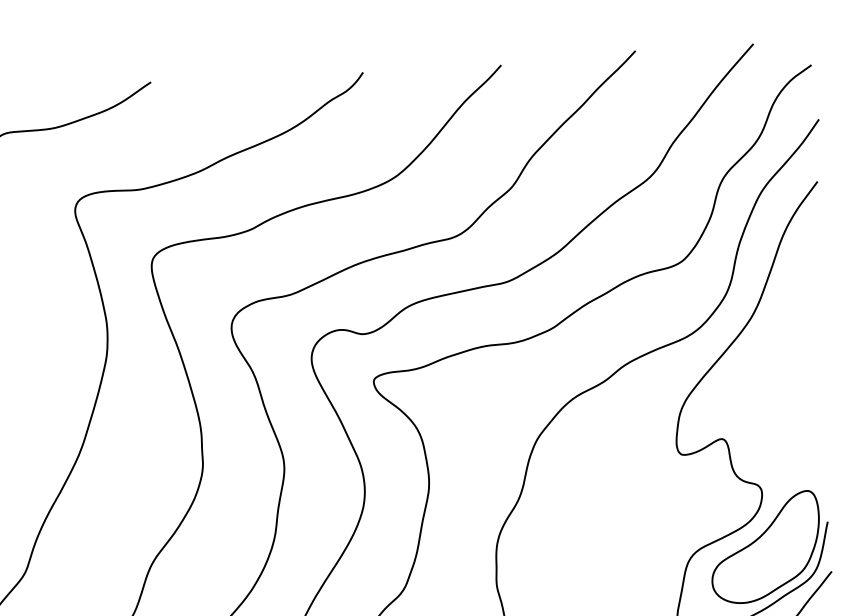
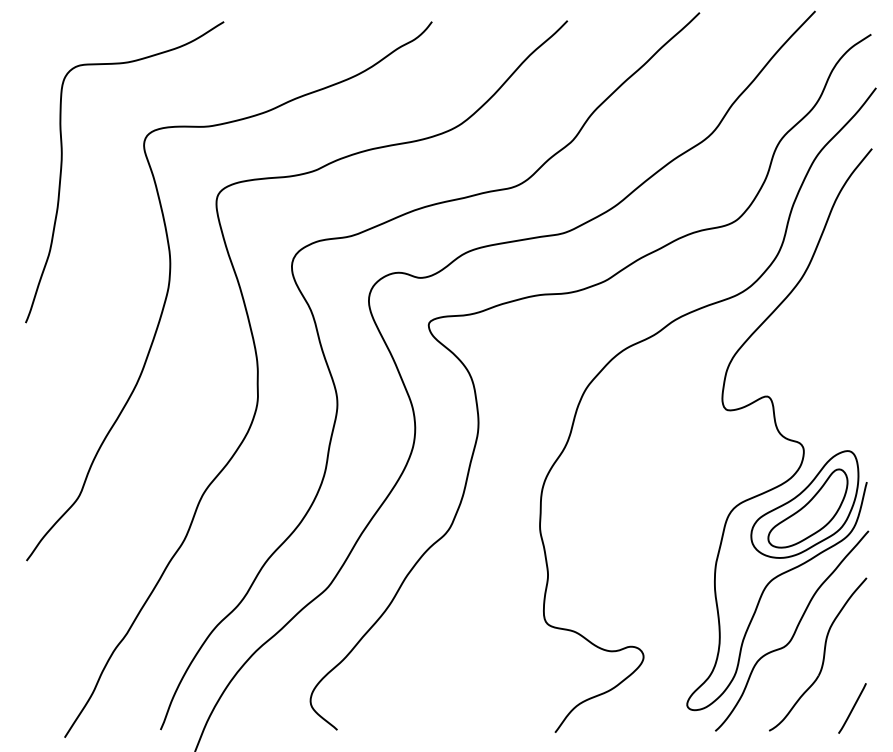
part: (768, 551) -> (807, 508), added

